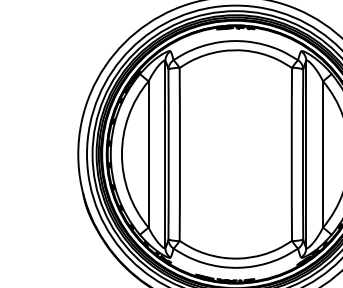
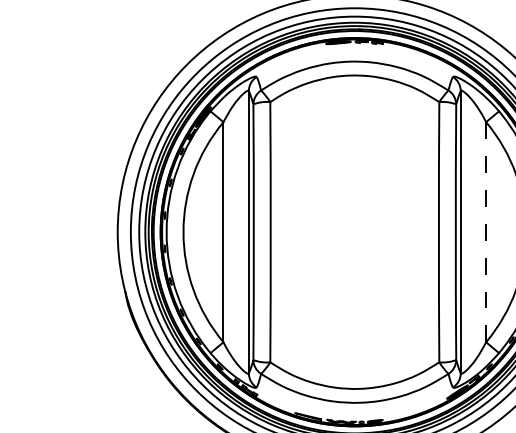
line: (323, 154) -> (486, 232), solid -> dashed

